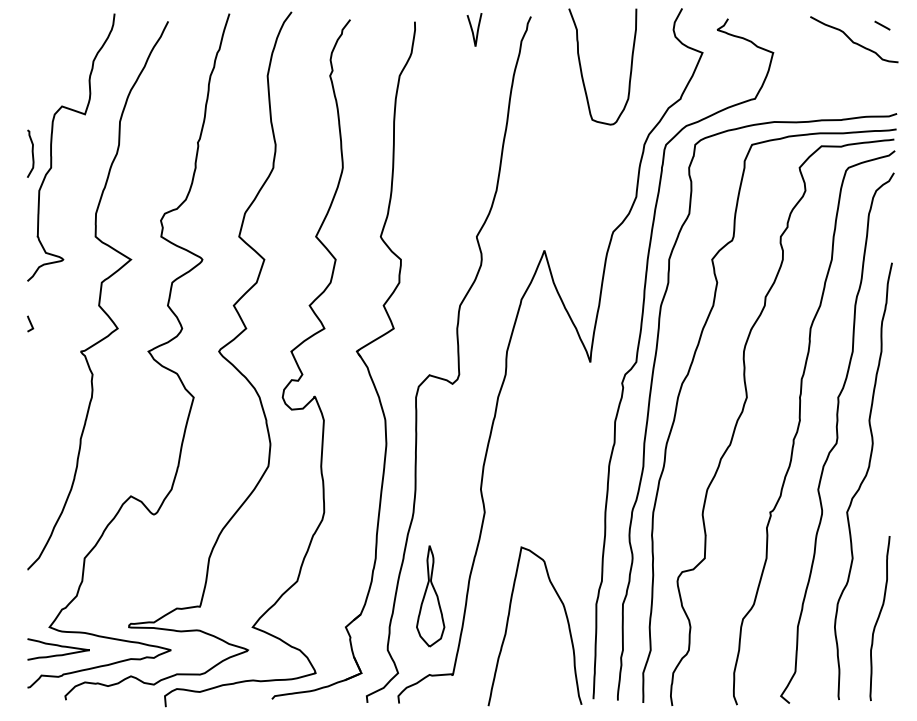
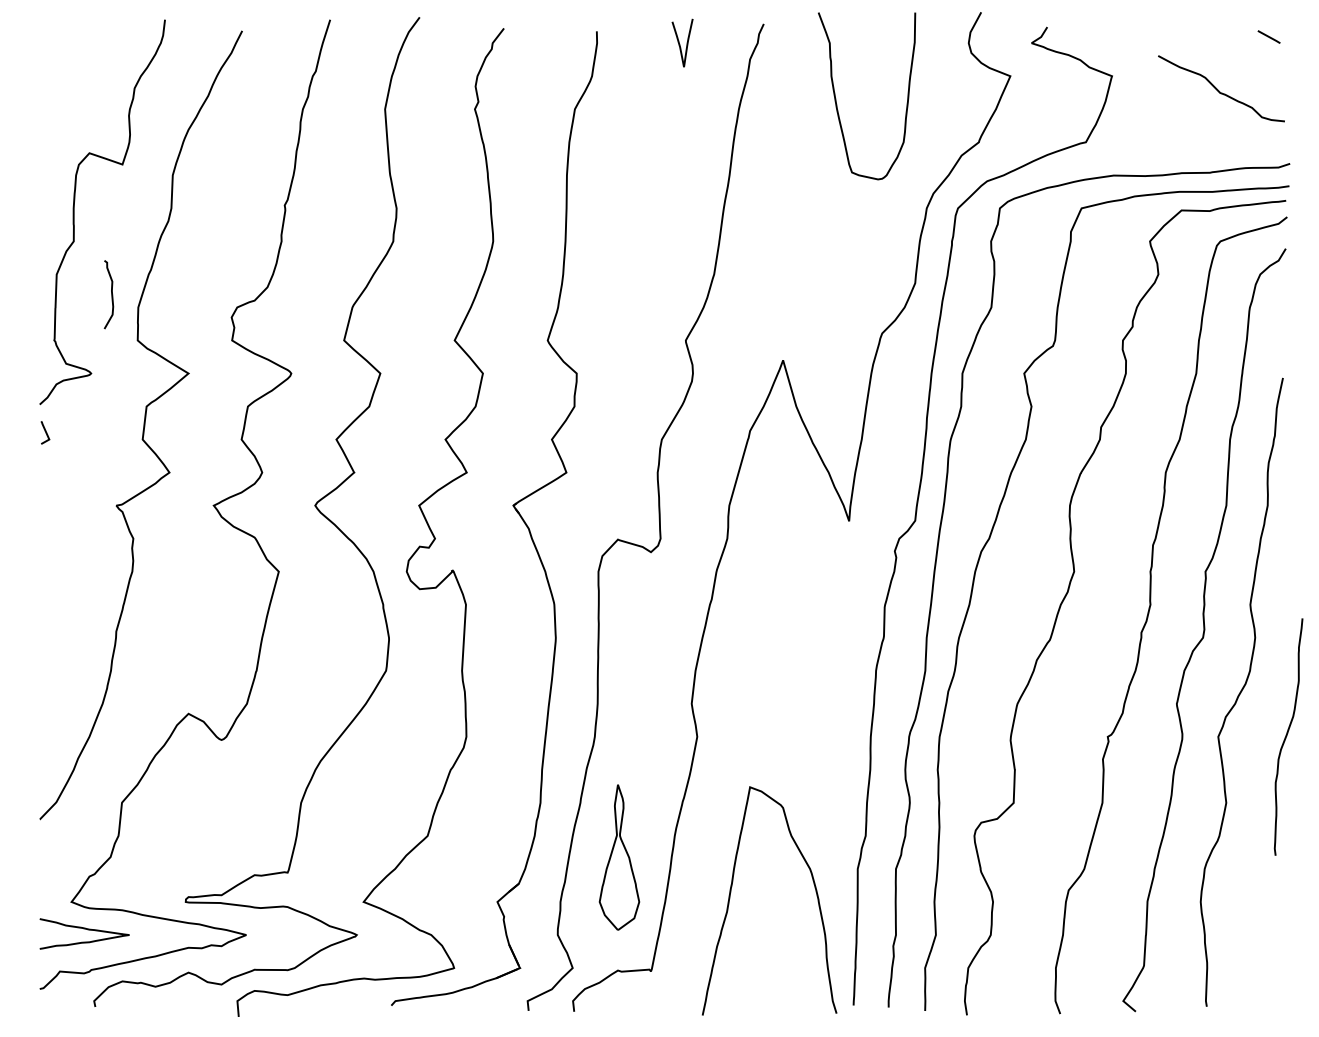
curve: (852, 40) -> (1218, 90), moved
curve: (31, 152) -> (110, 292), moved
line: (30, 323) -> (45, 432), moved
curve: (879, 618) -> (1287, 737), moved

